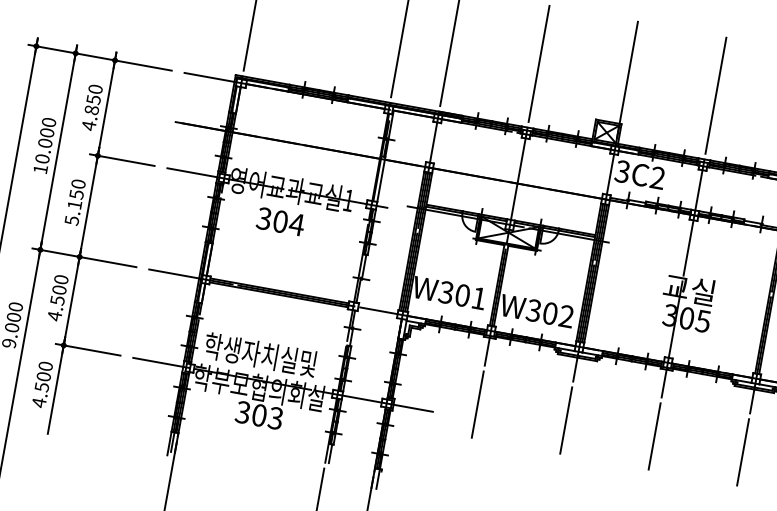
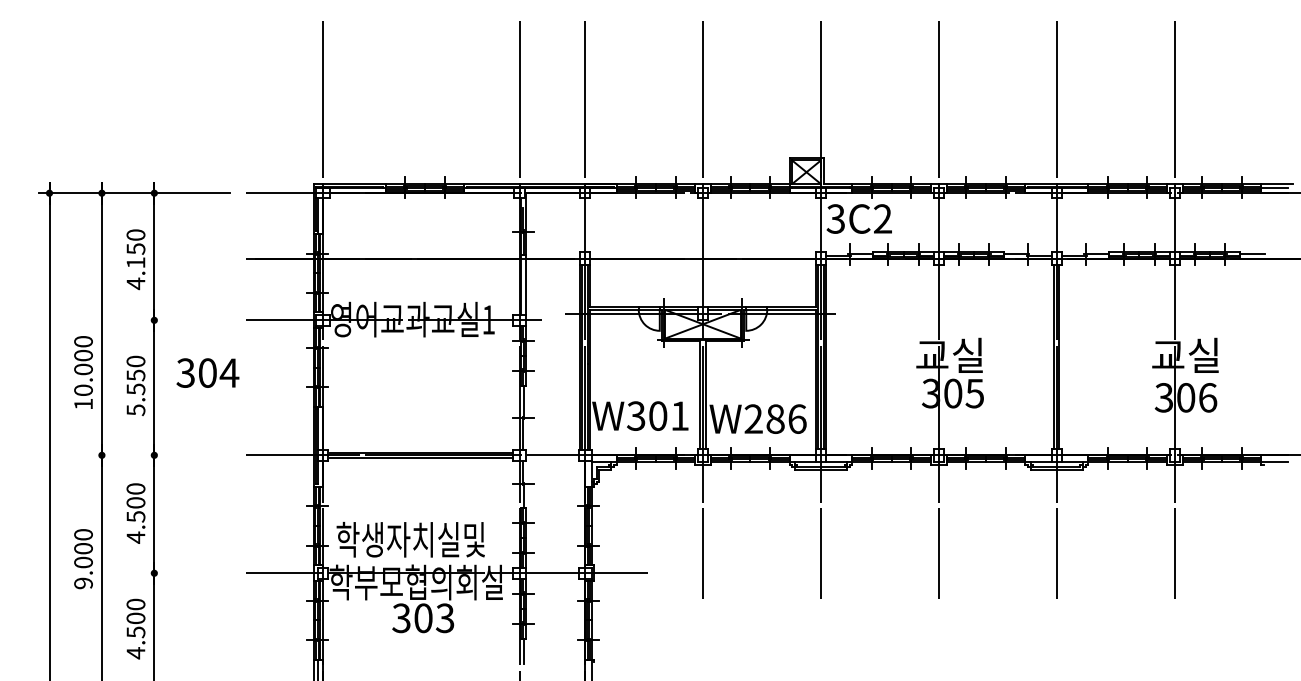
text: (91, 109) -> (135, 262), 4.850 -> 4.150
text: (44, 145) -> (83, 372), moved
line: (121, 160) -> (186, 320), removed
text: (74, 205) -> (135, 389), 5.150 -> 5.550
text: (280, 221) -> (207, 372), moved
line: (84, 257) -> (160, 455), removed
text: (550, 313) -> (775, 418), W302 -> W286
line: (87, 349) -> (186, 573), removed

